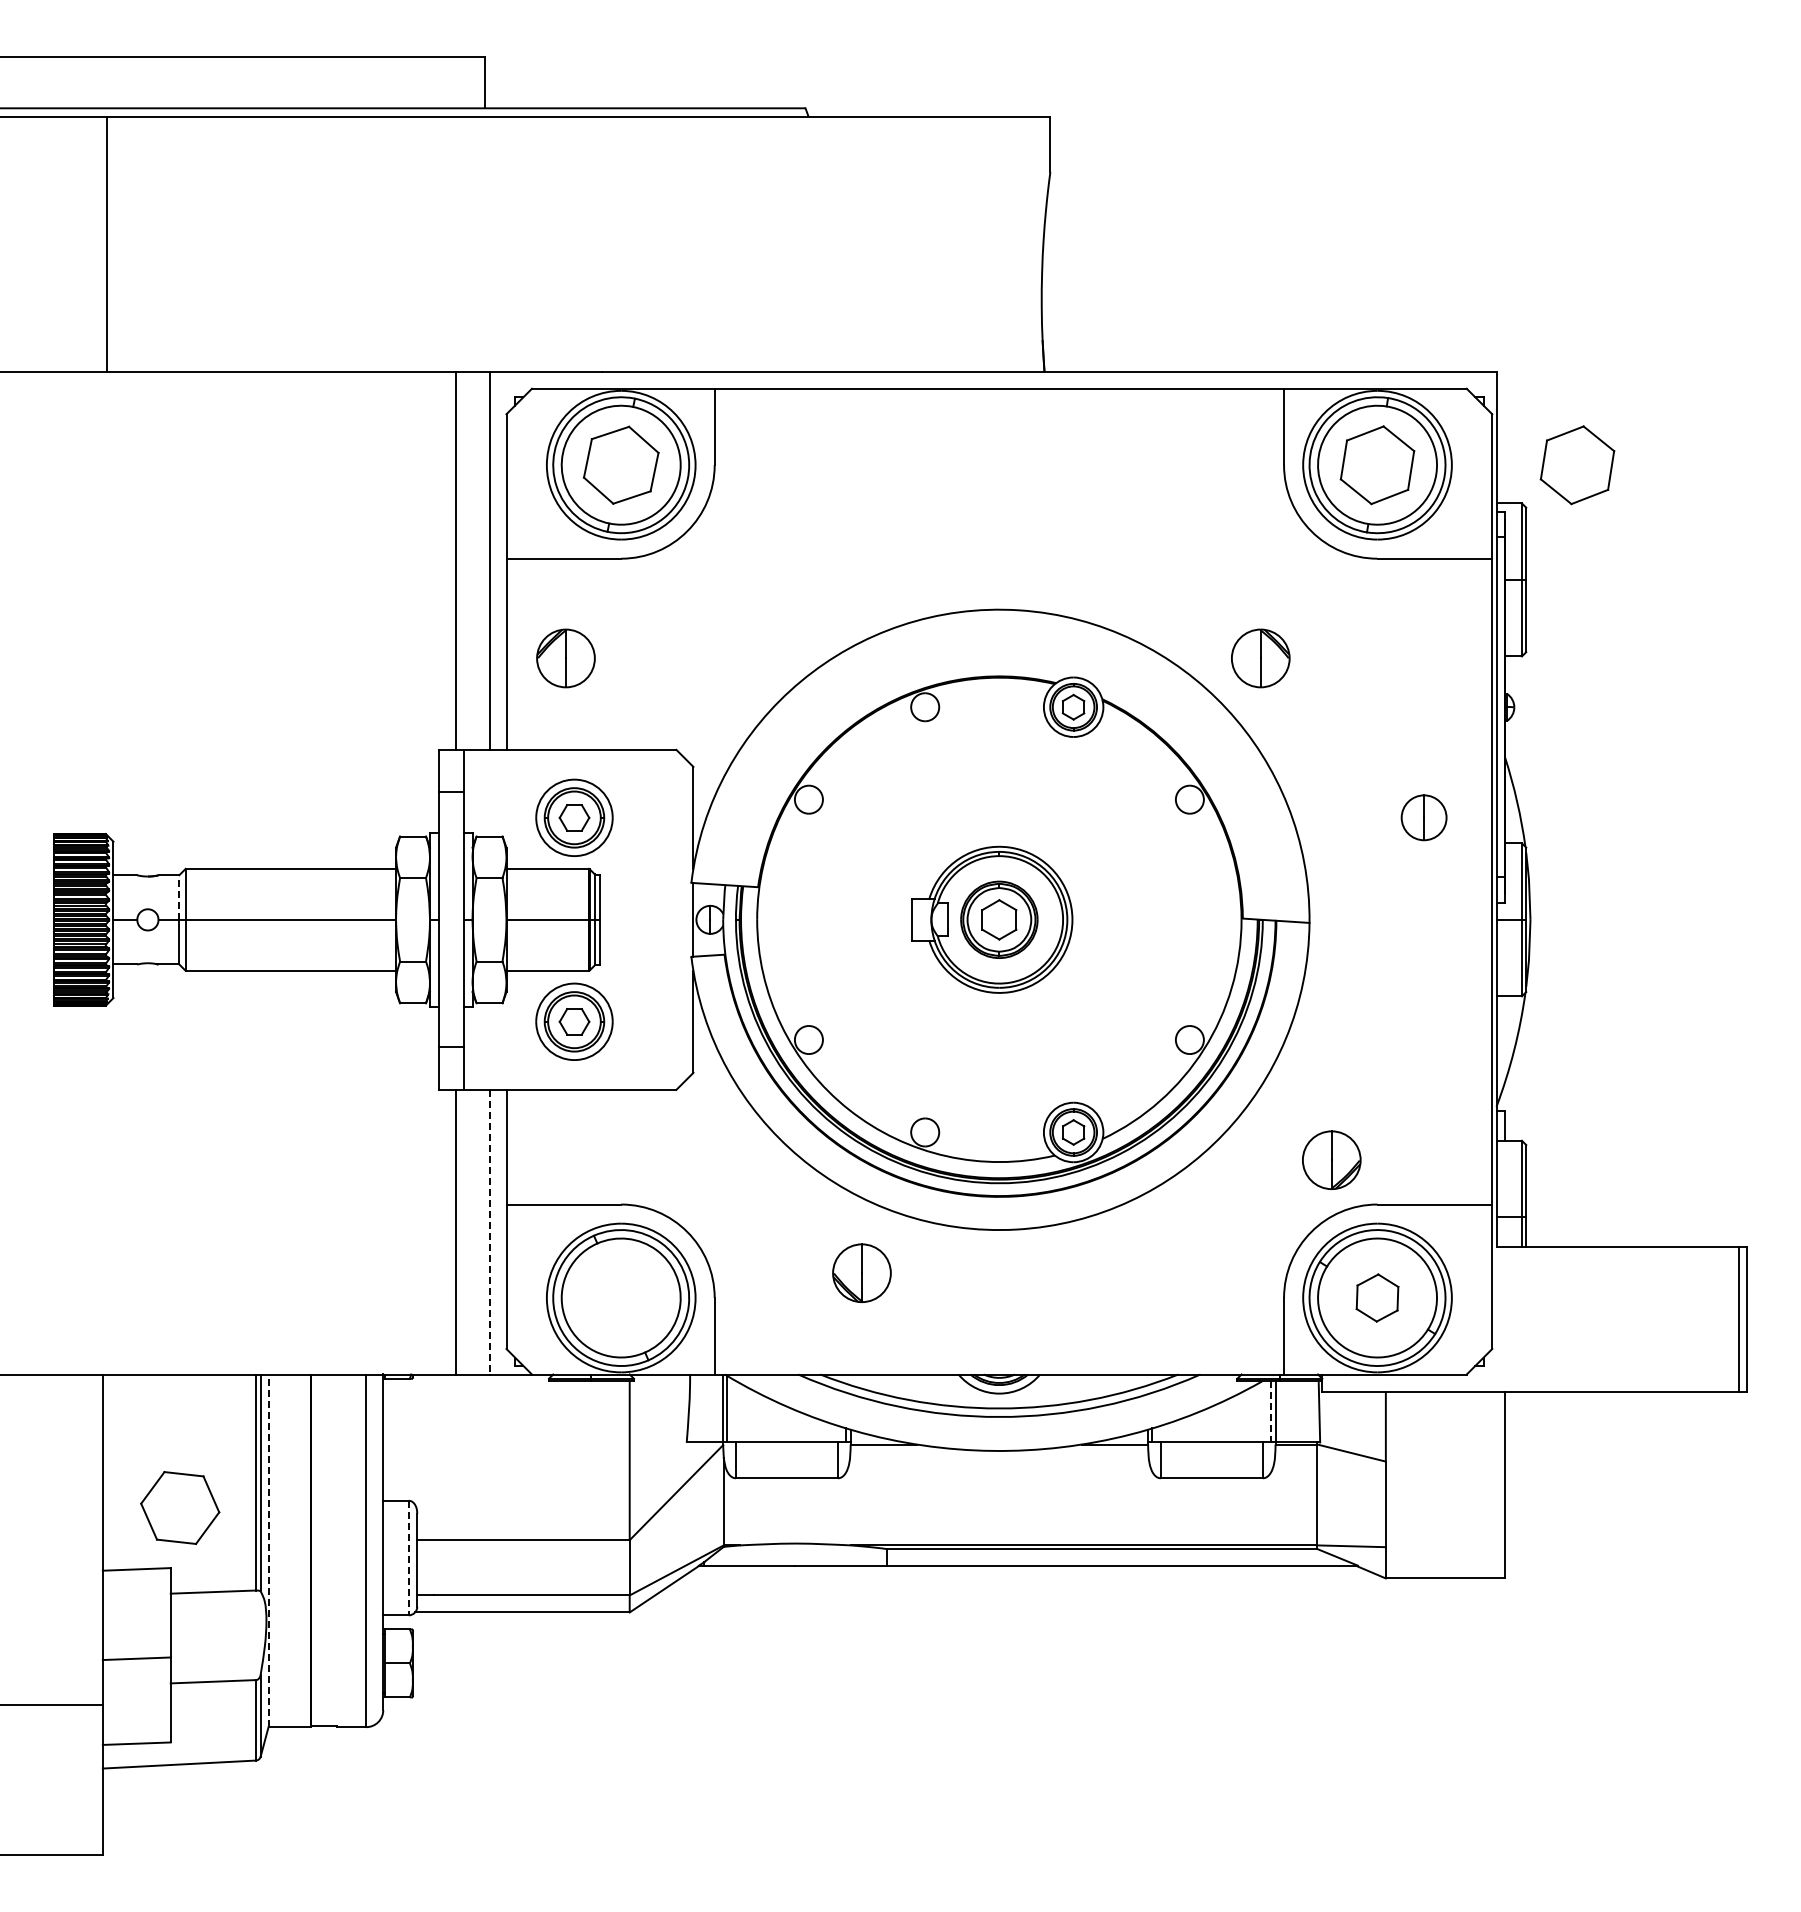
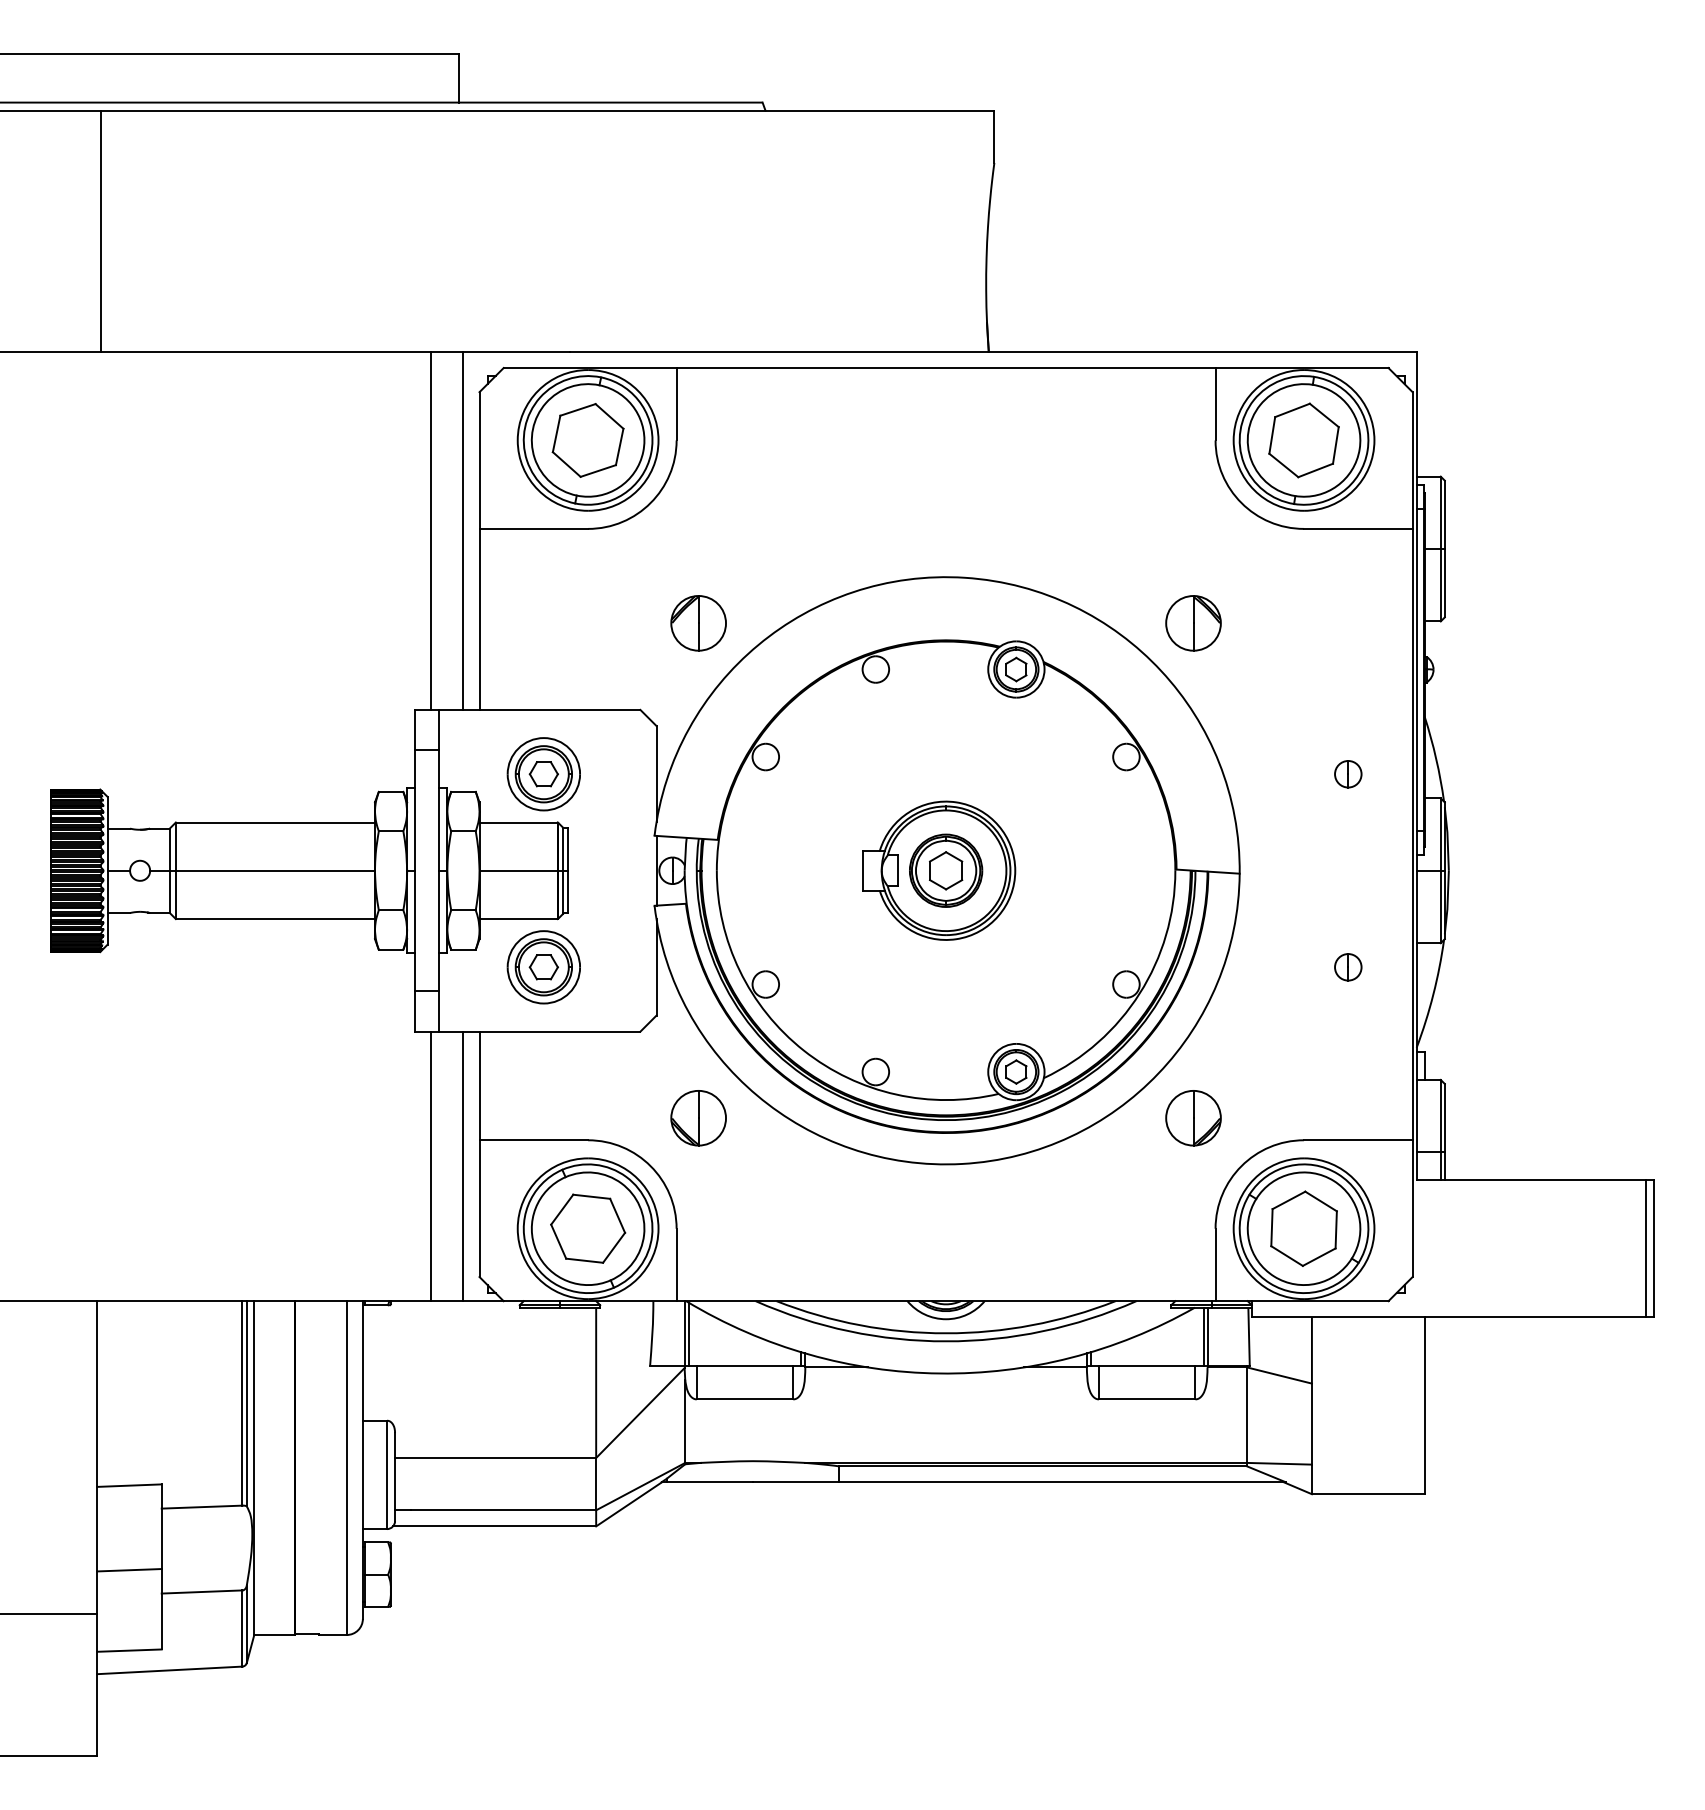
part: (1577, 465) -> (1493, 440), removed
part: (565, 658) -> (698, 623), moved
part: (1424, 817) -> (1348, 773), size x0.62
line: (179, 897) -> (170, 849), dashed -> solid
part: (1424, 1021) -> (1348, 967), added
part: (1331, 1159) -> (1193, 1117), moved
line: (489, 1232) -> (463, 1166), dashed -> solid
part: (861, 1272) -> (698, 1117), moved
part: (1377, 1297) -> (1304, 1228), size x1.67
line: (1271, 1411) -> (1203, 1336), dashed -> solid
part: (180, 1507) -> (588, 1228), moved
line: (268, 1550) -> (254, 1467), dashed -> solid
line: (408, 1558) -> (386, 1475), dashed -> solid

